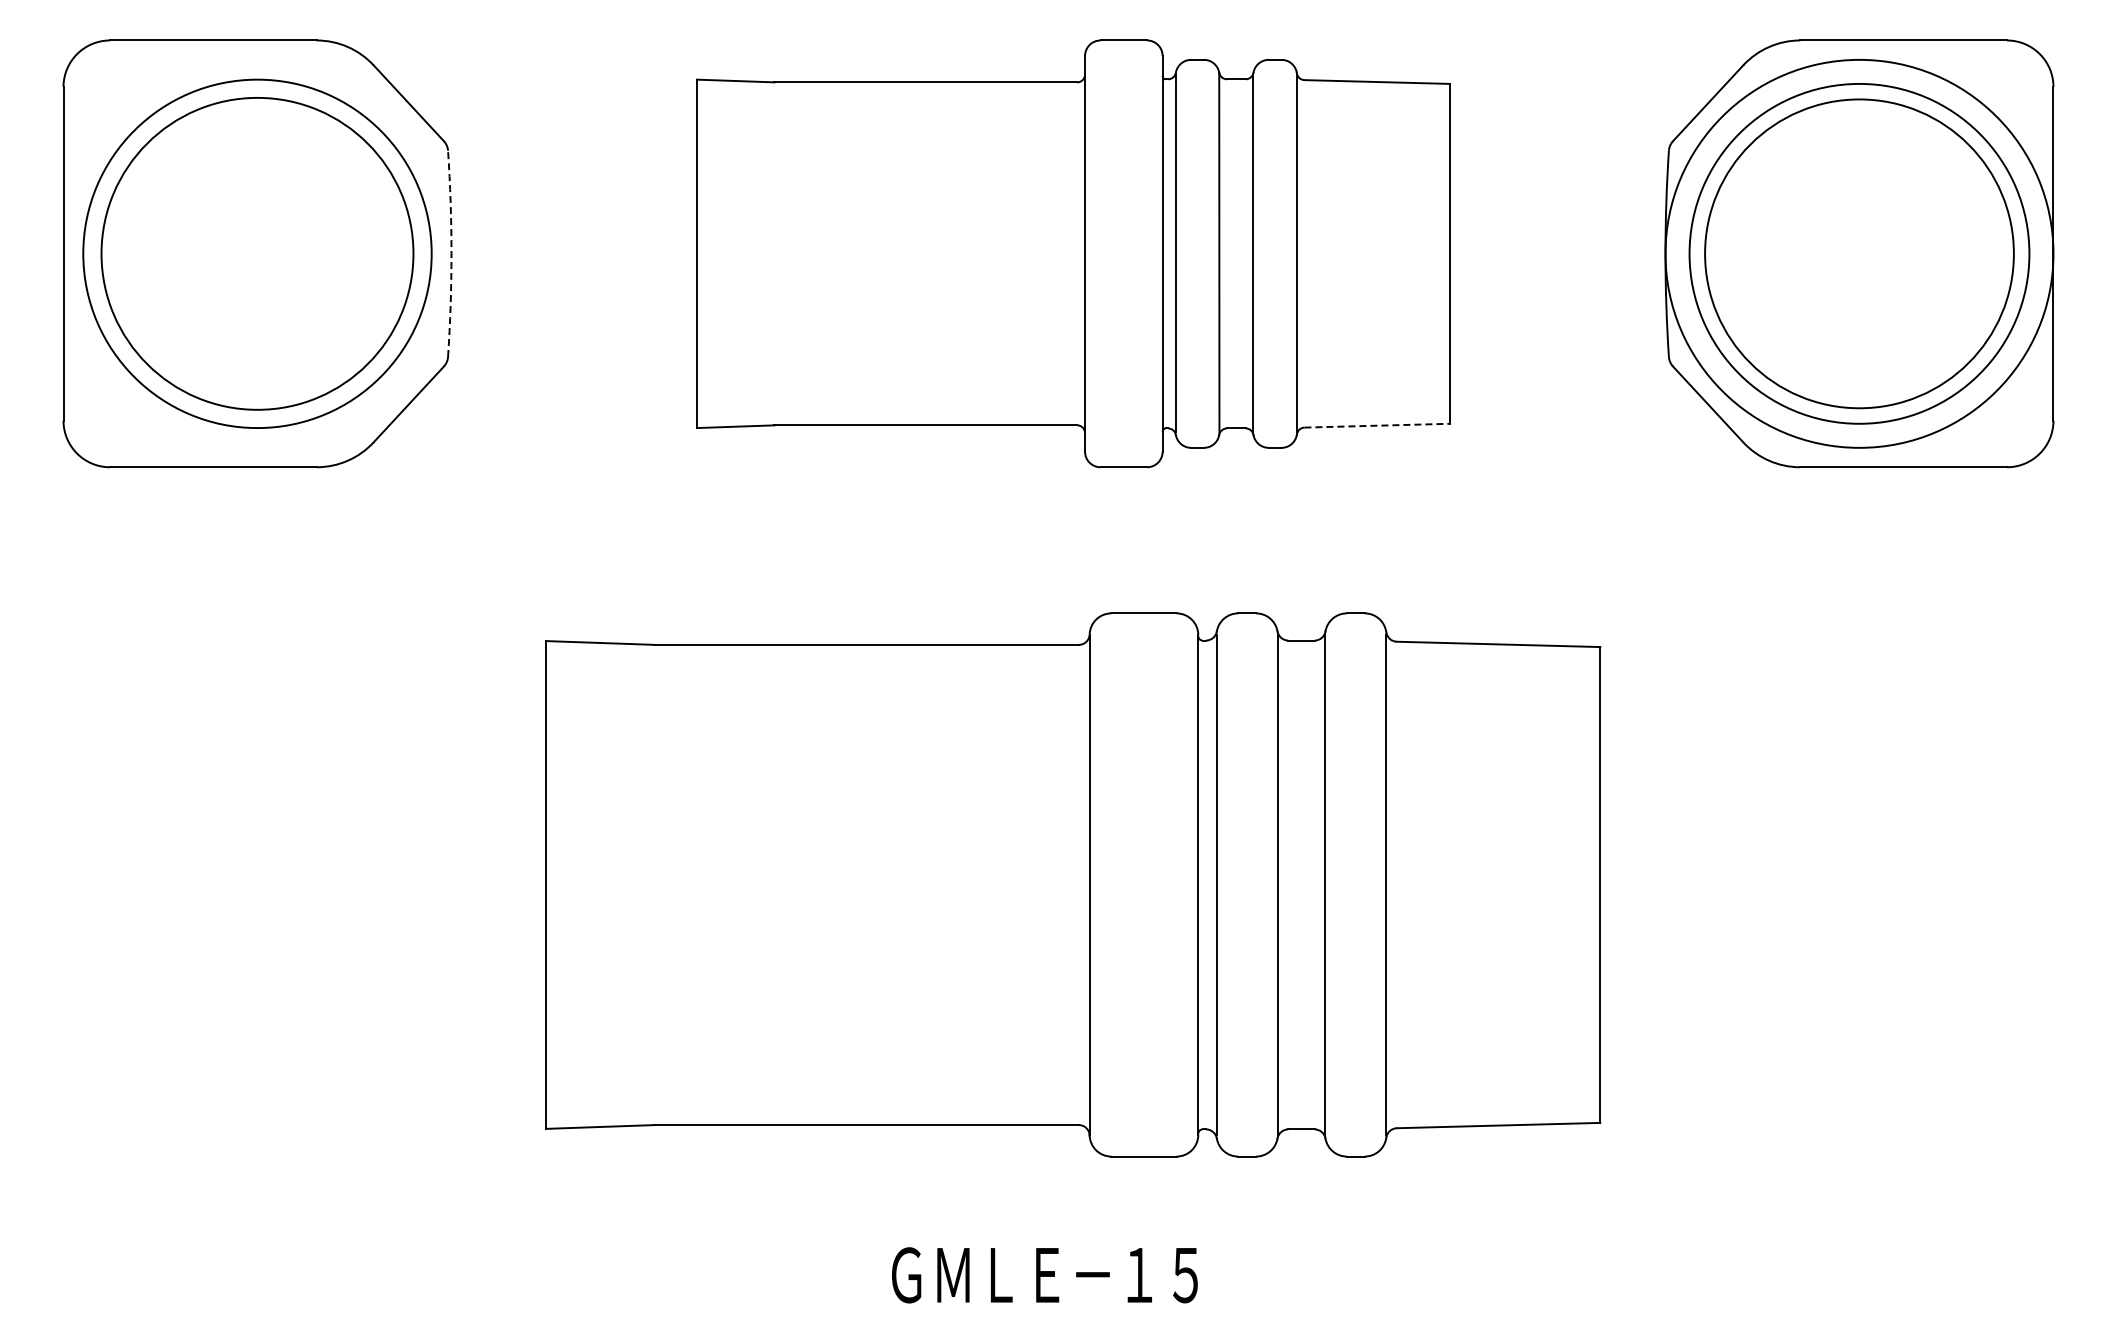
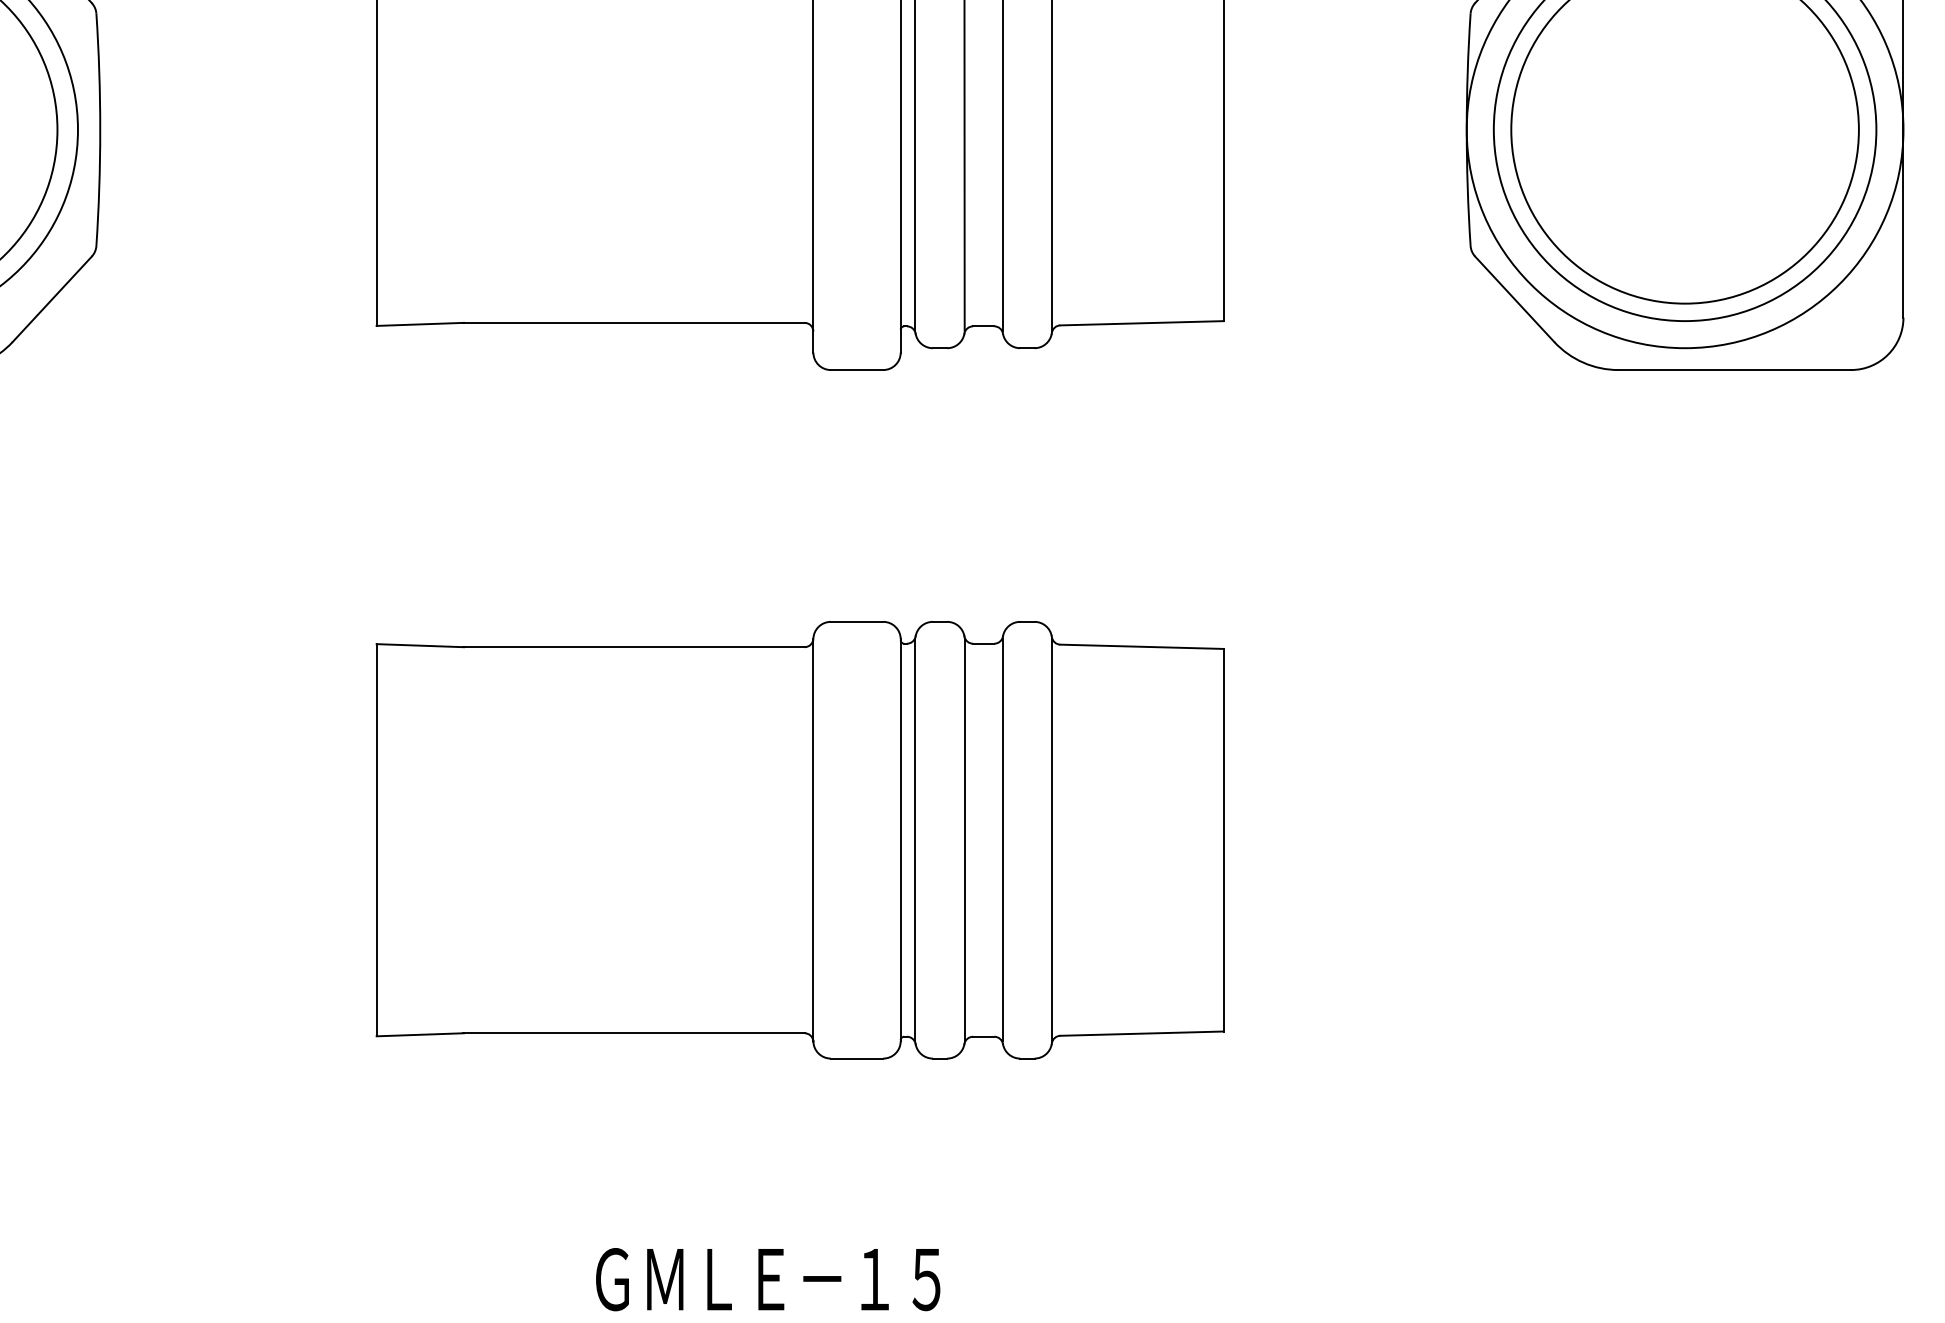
arc: (451, 253) -> (100, 129), dashed -> solid
line: (1377, 425) -> (1142, 323), dashed -> solid
part: (1073, 884) -> (800, 839), size x0.71

